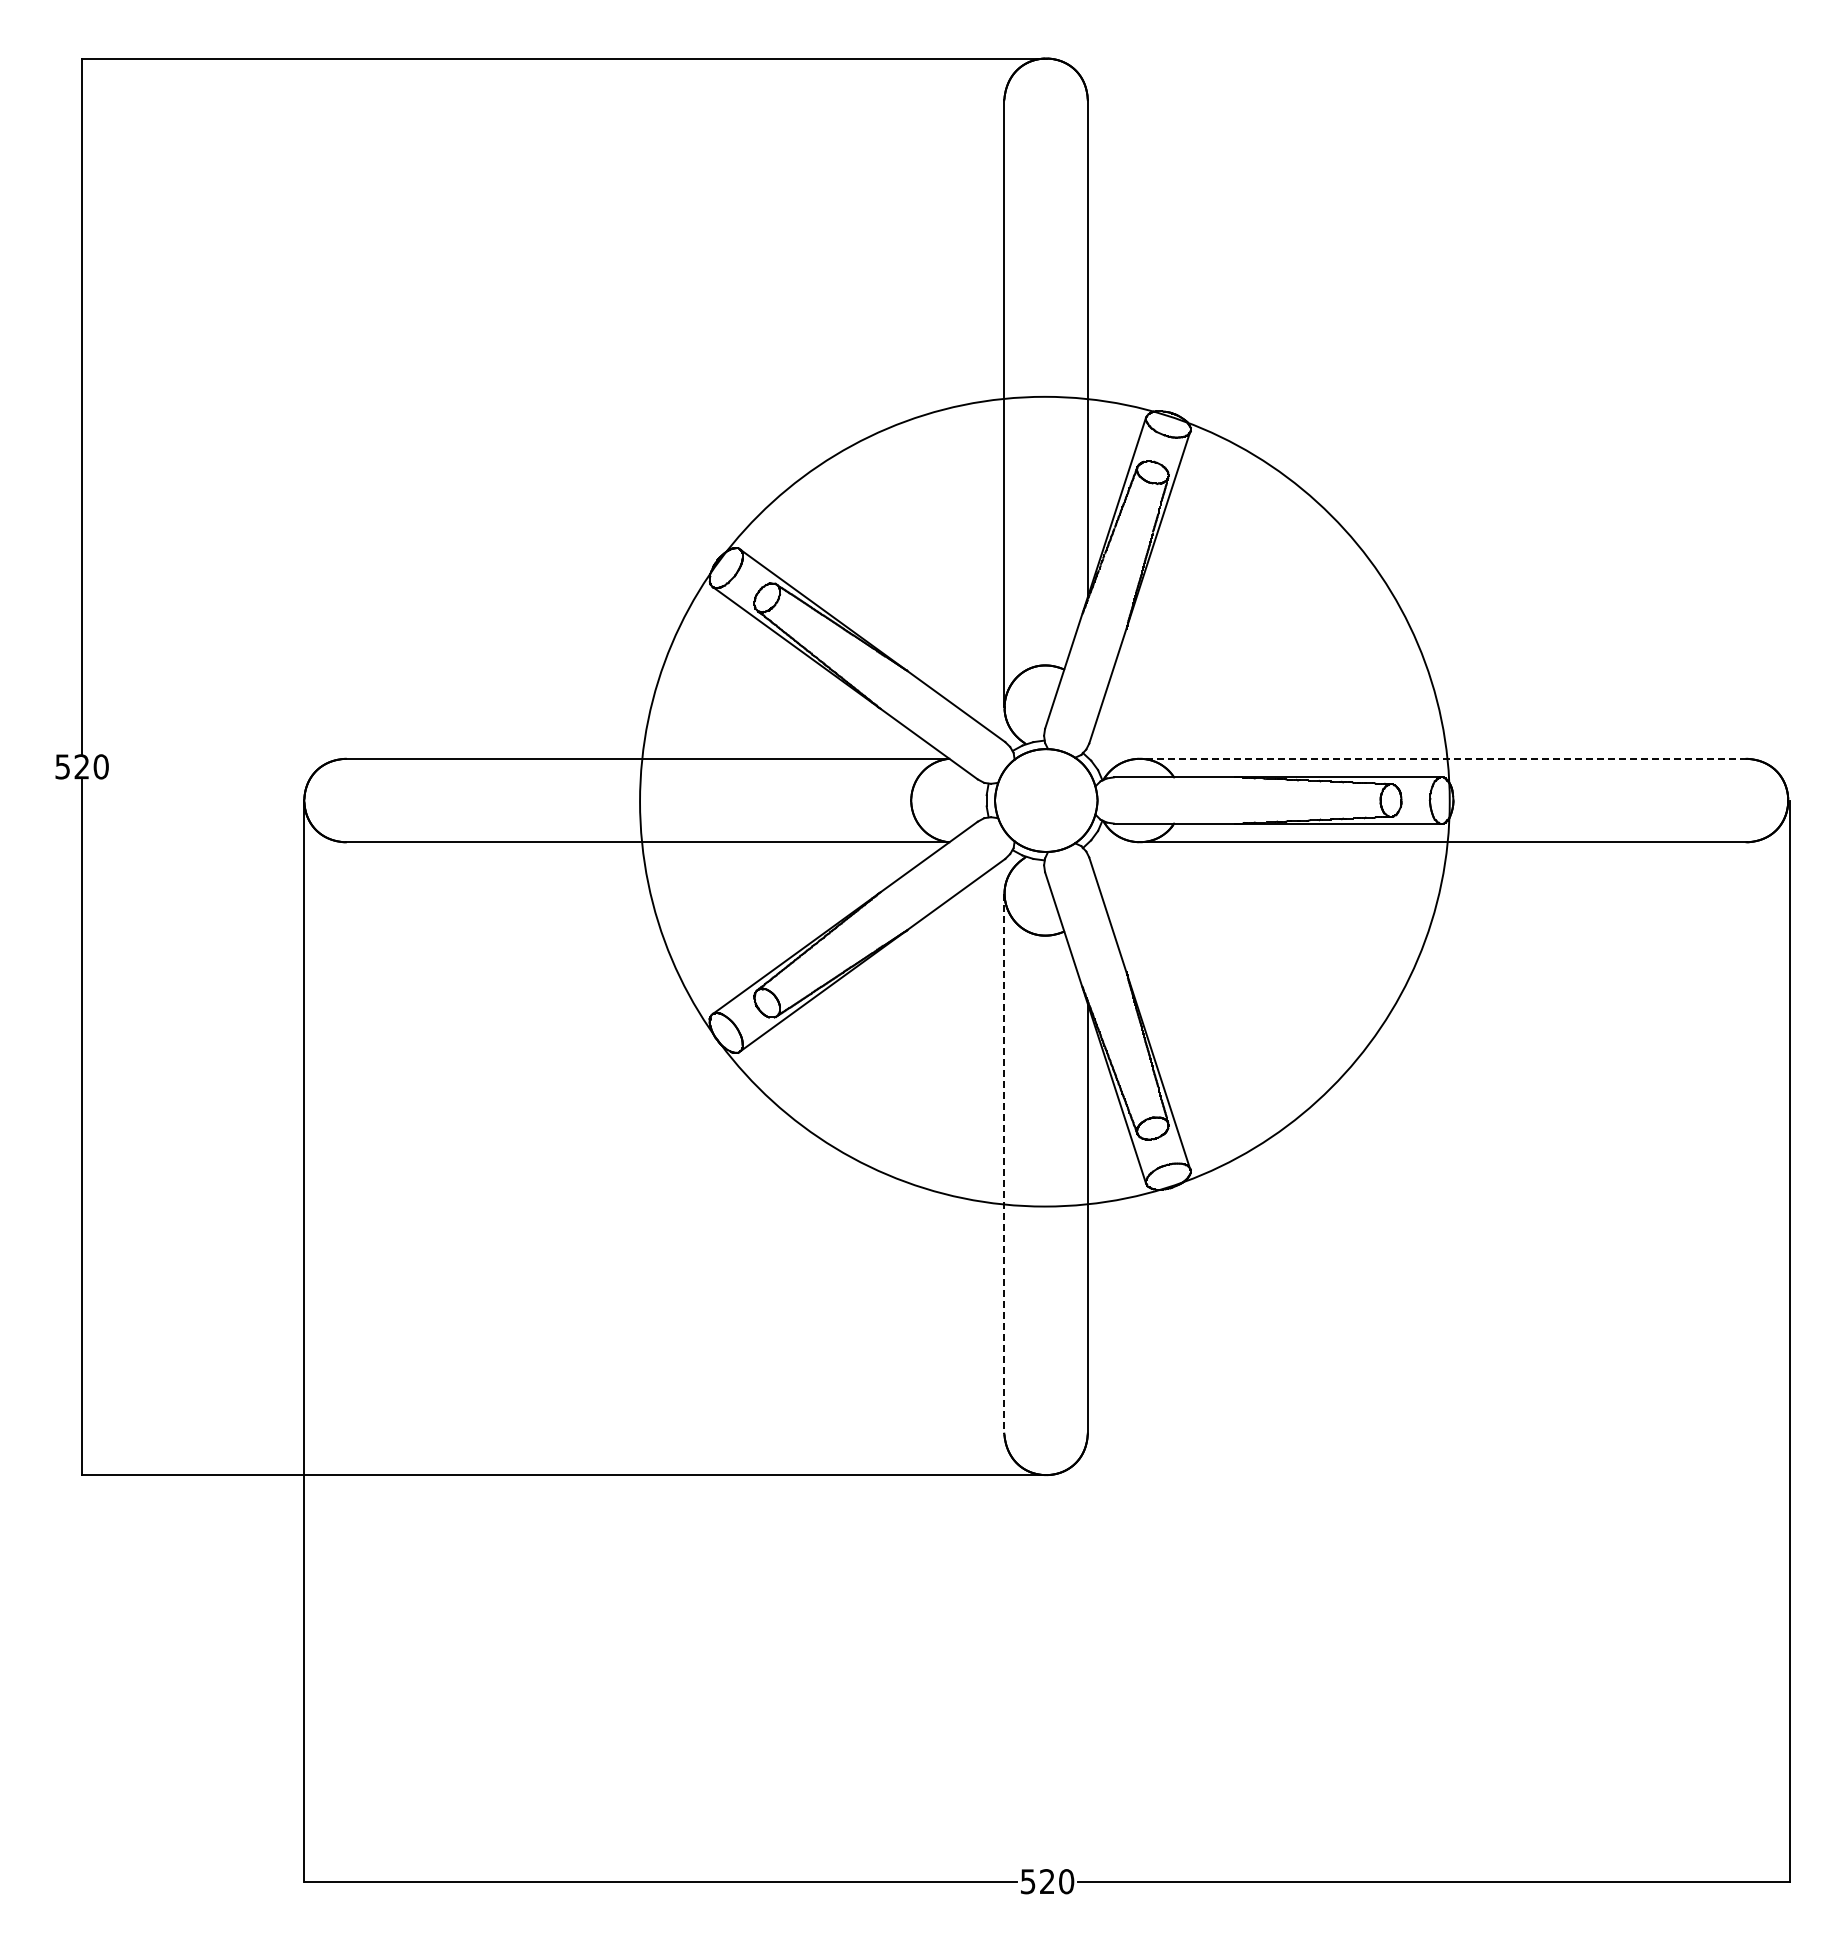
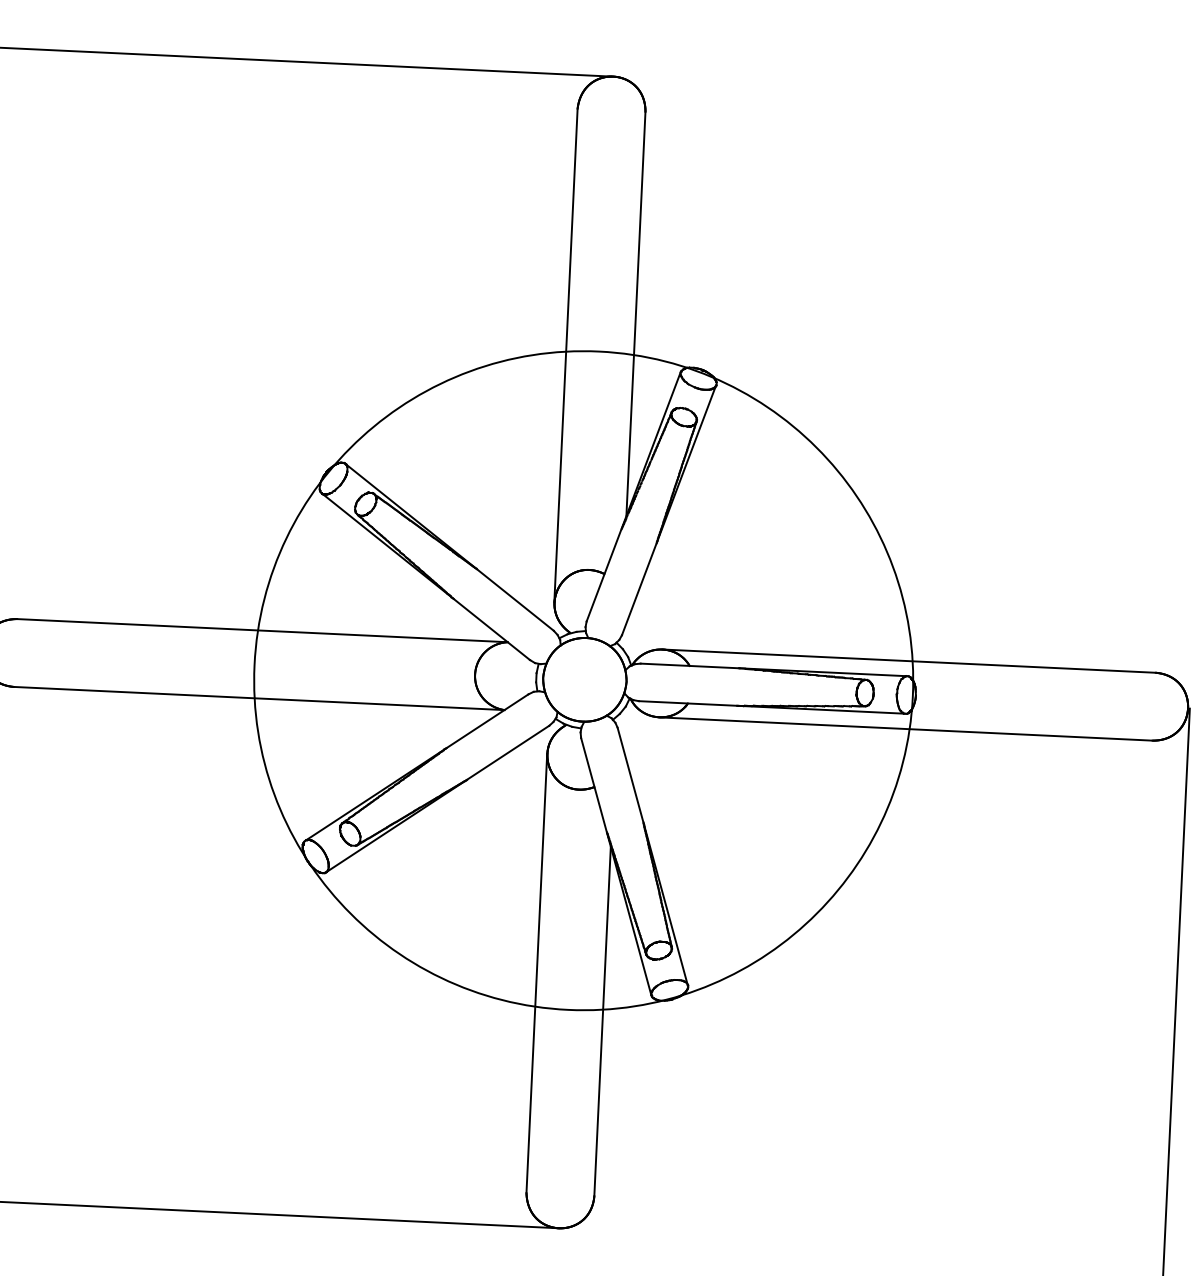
line: (1442, 758) -> (908, 660), dashed -> solid
line: (1004, 1163) -> (536, 973), dashed -> solid

